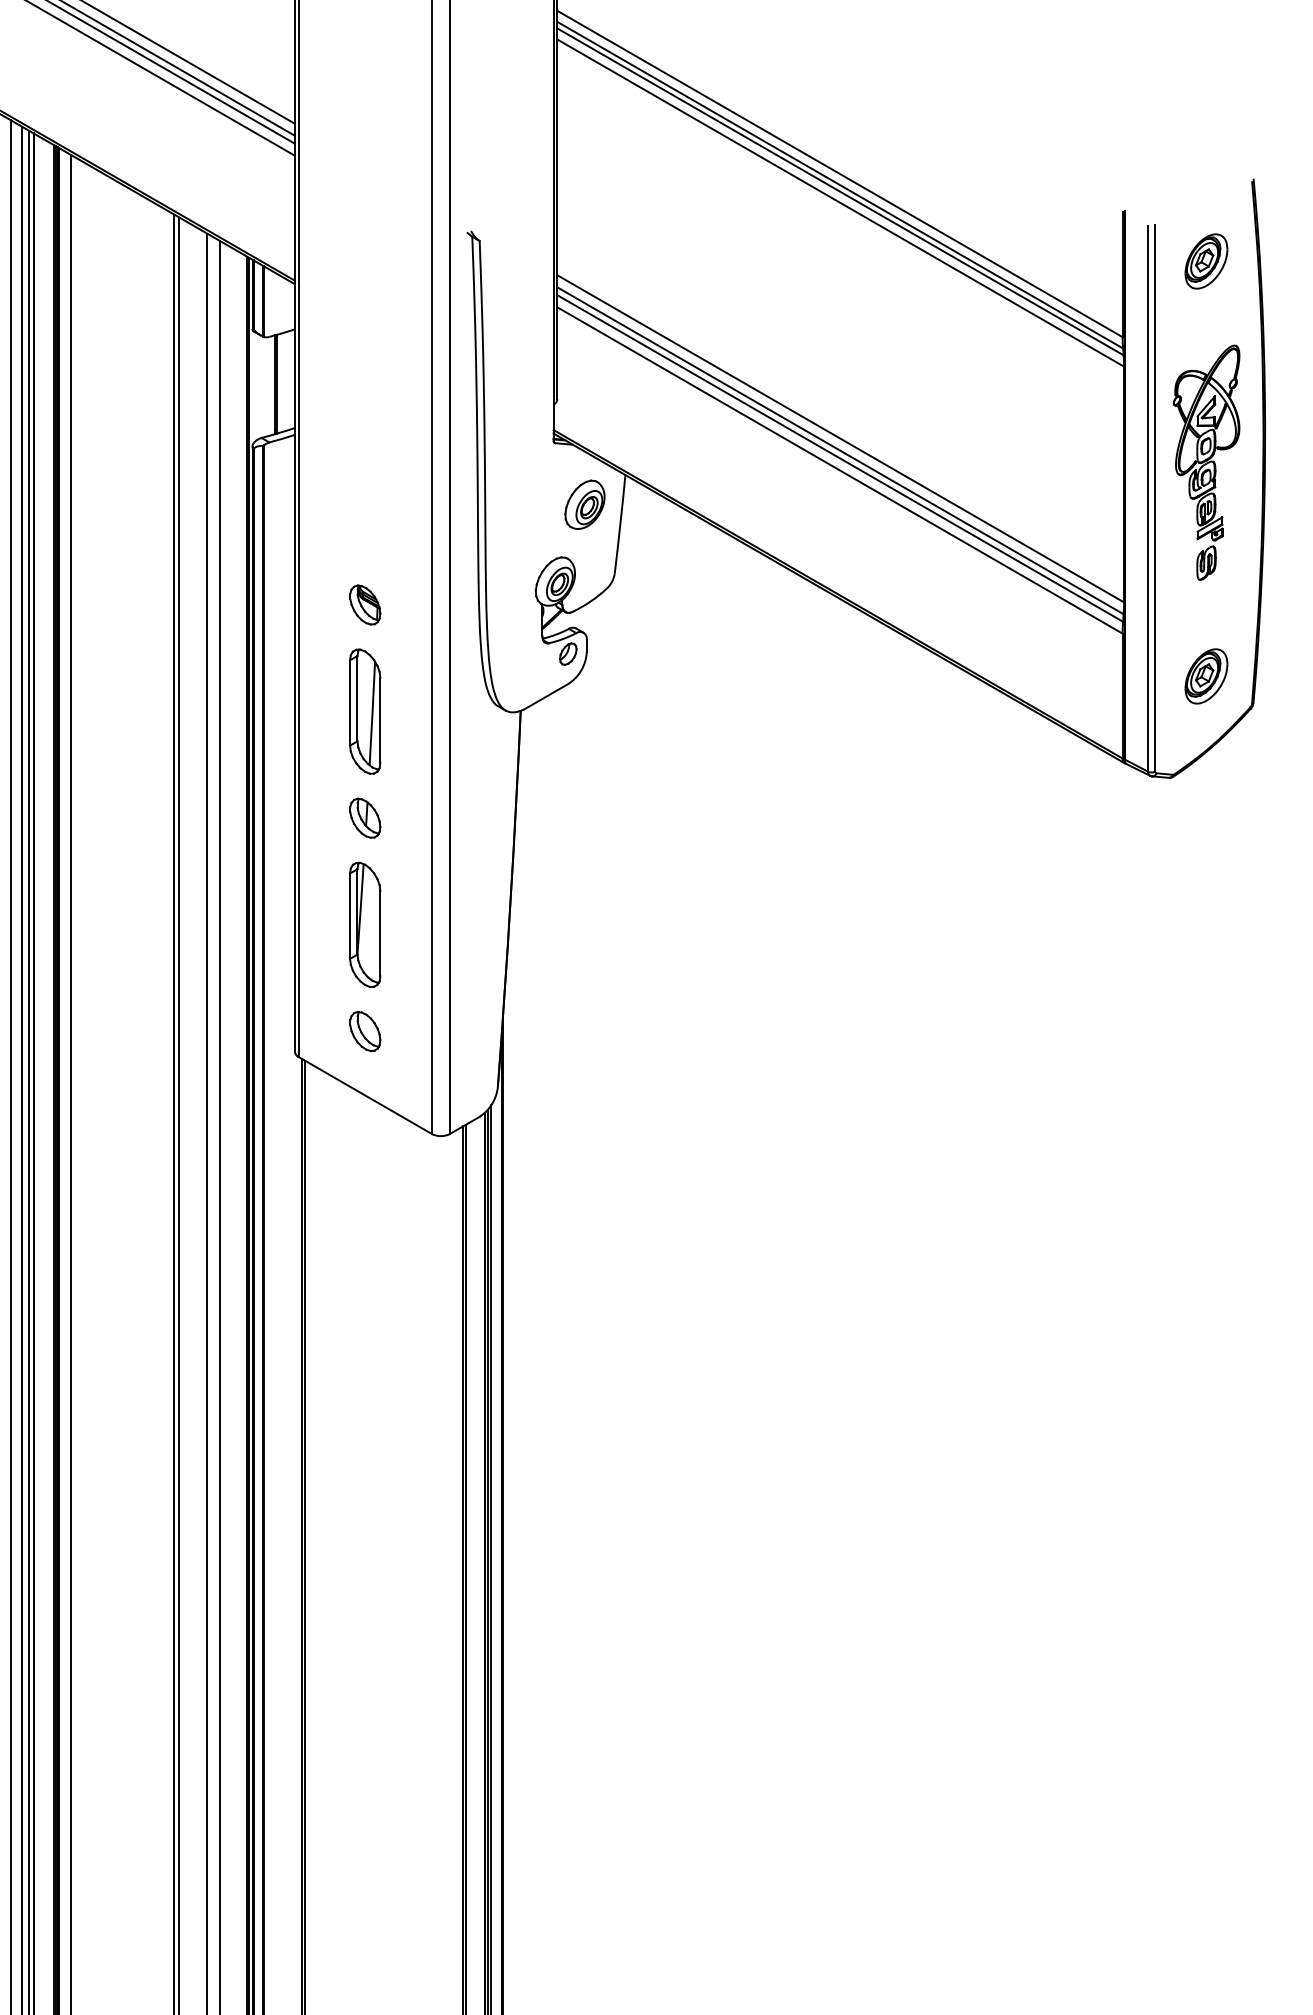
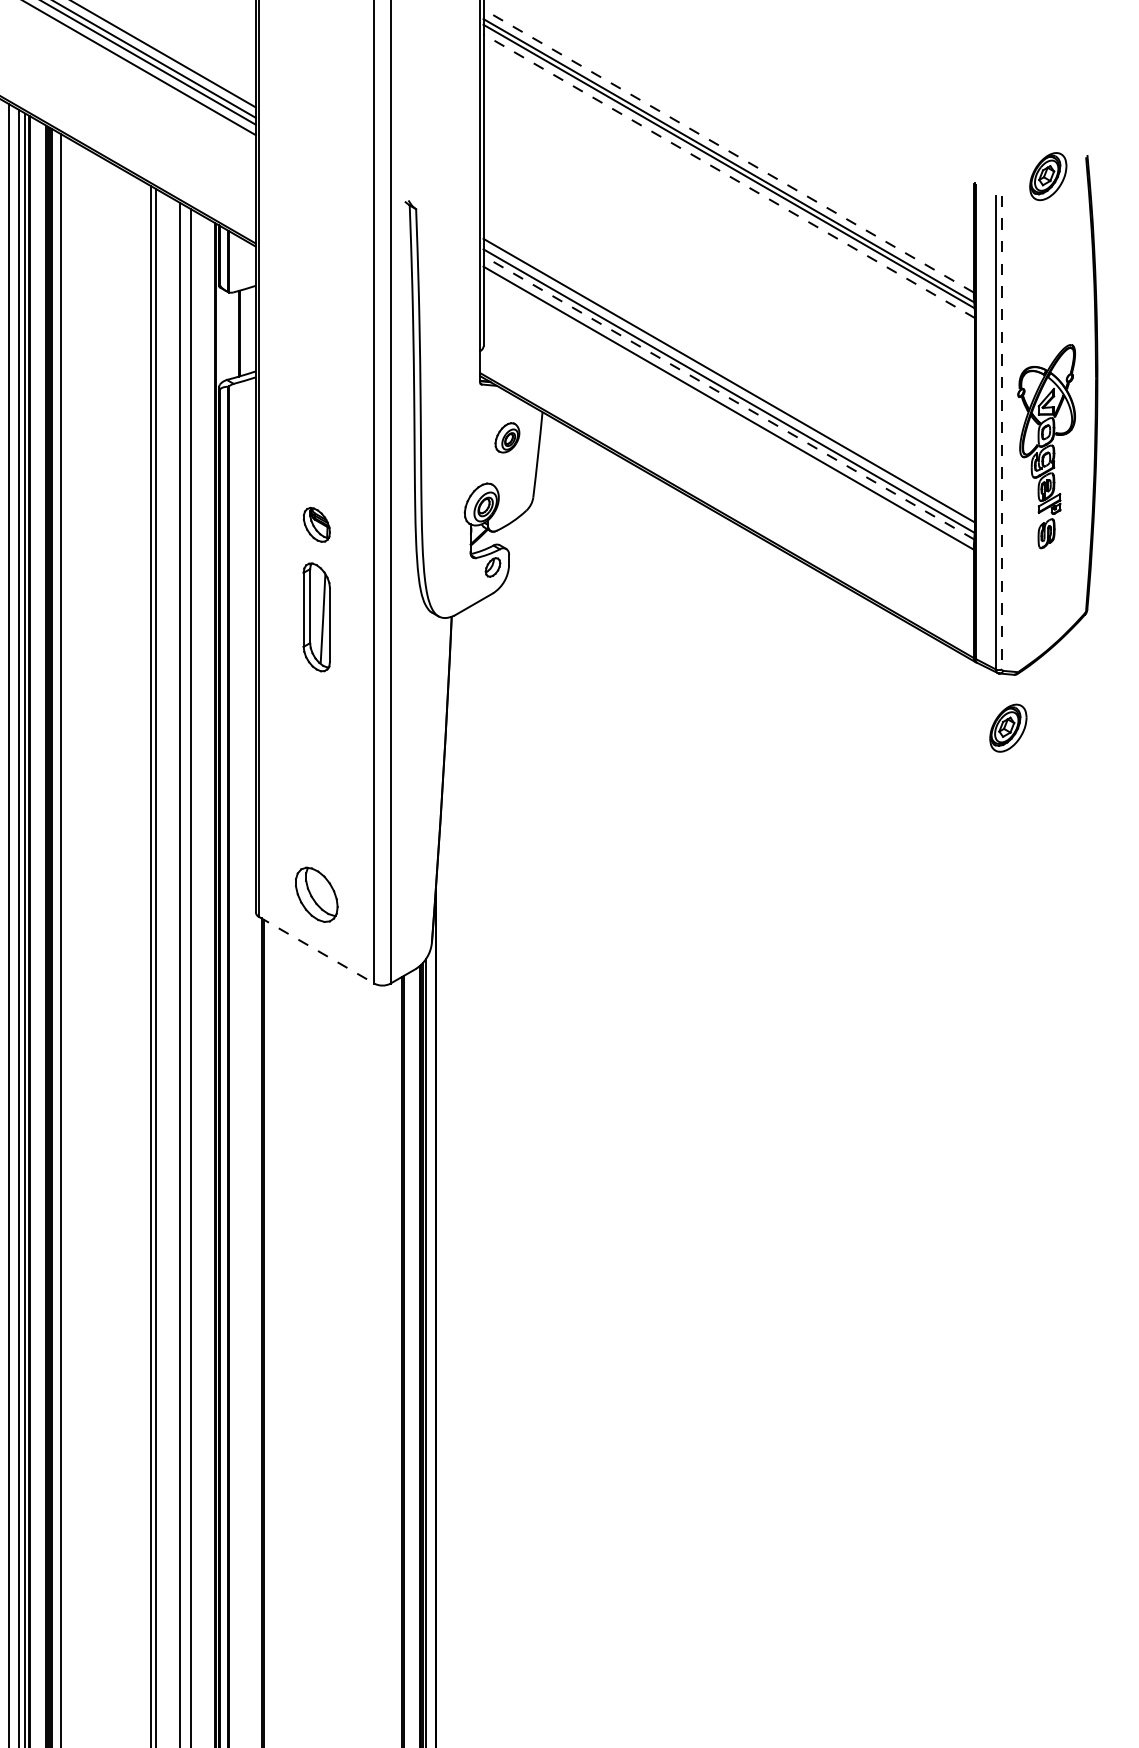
line: (839, 173) -> (728, 150), solid -> dashed
line: (840, 202) -> (729, 175), solid -> dashed
part: (1206, 261) -> (1048, 176), moved
line: (840, 458) -> (729, 397), solid -> dashed
part: (1206, 462) -> (1046, 446), moved
line: (1155, 499) -> (1002, 433), solid -> dashed
part: (584, 504) -> (507, 437), size x0.7
part: (1206, 676) -> (1008, 728), moved
part: (365, 817) -> (317, 709), removed
part: (365, 924) -> (317, 802), removed
part: (365, 1031) -> (317, 894), size x1.6
line: (365, 1095) -> (317, 950), solid -> dashed

